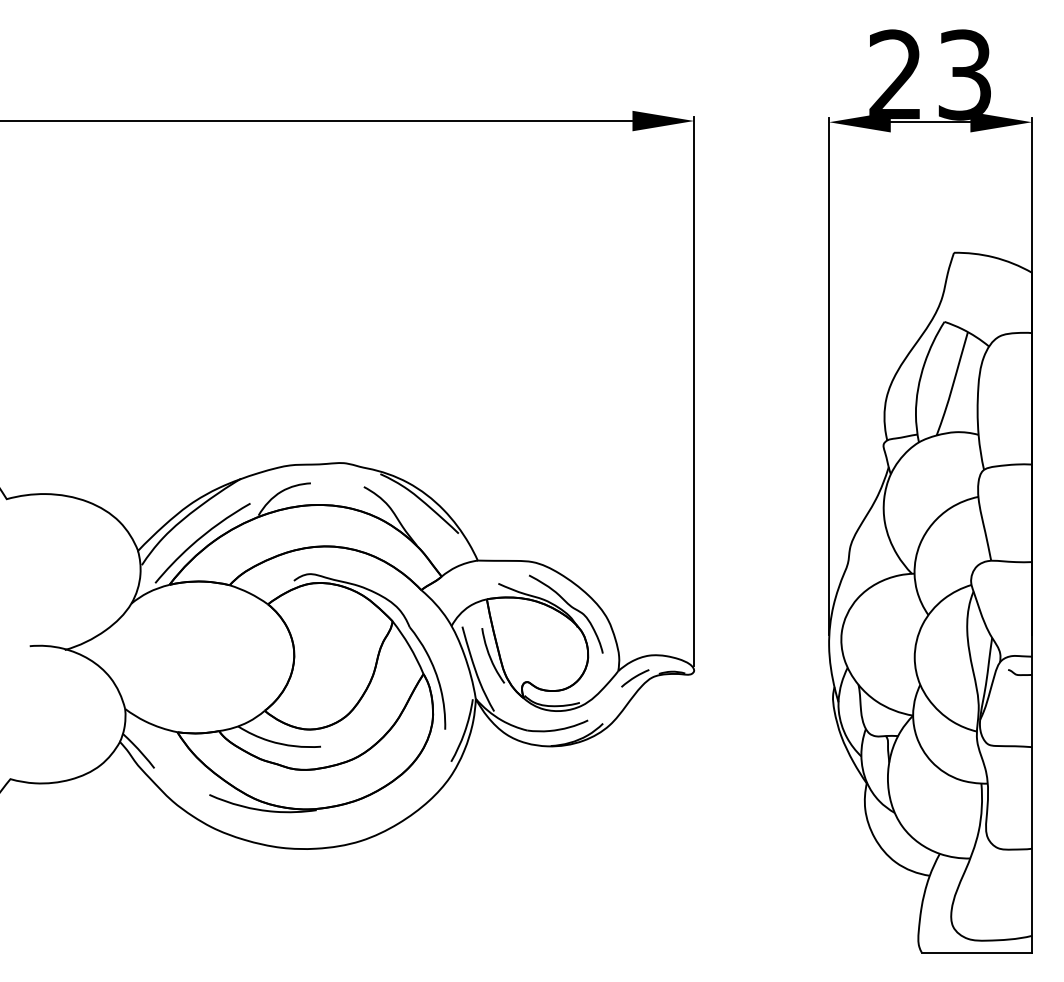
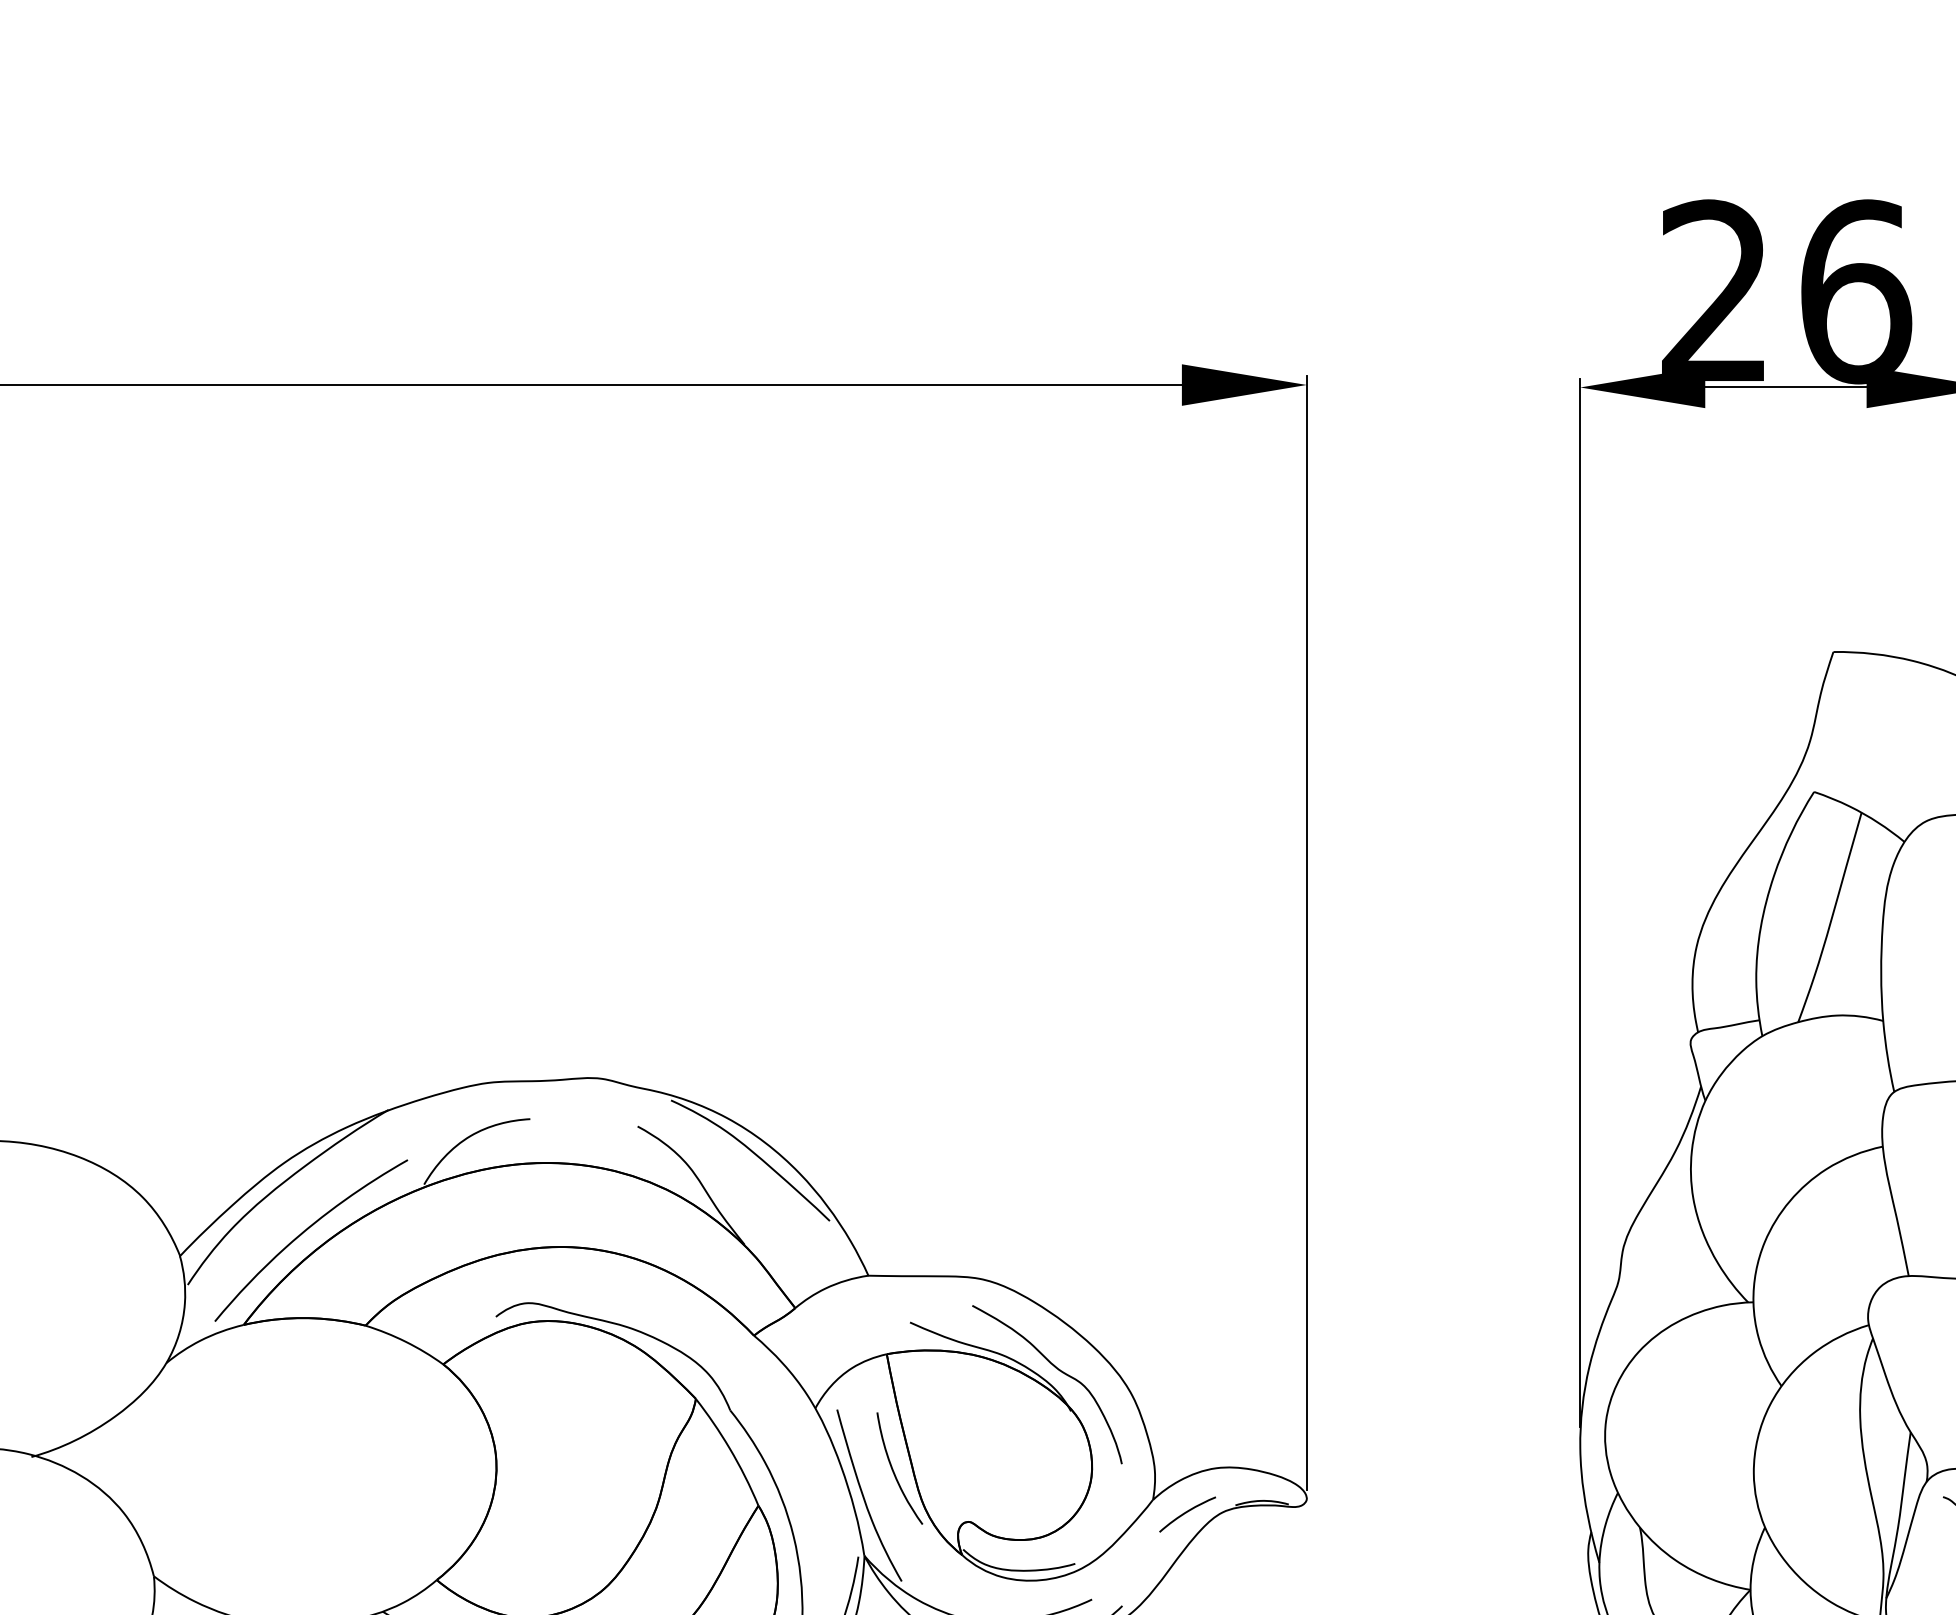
text: (965, 74) -> (1856, 290), 23 -> 26

